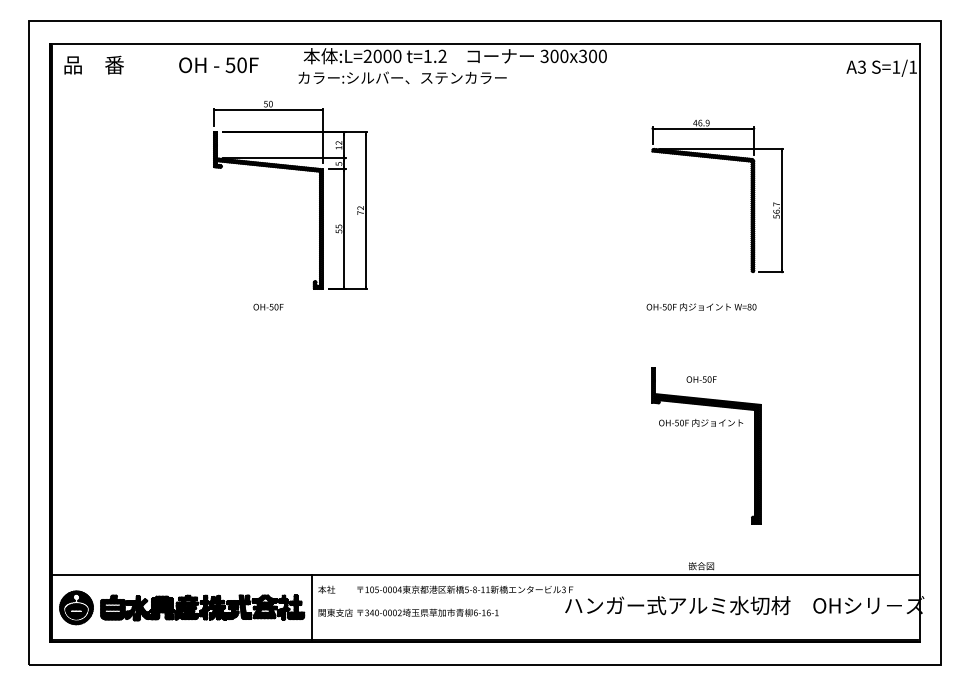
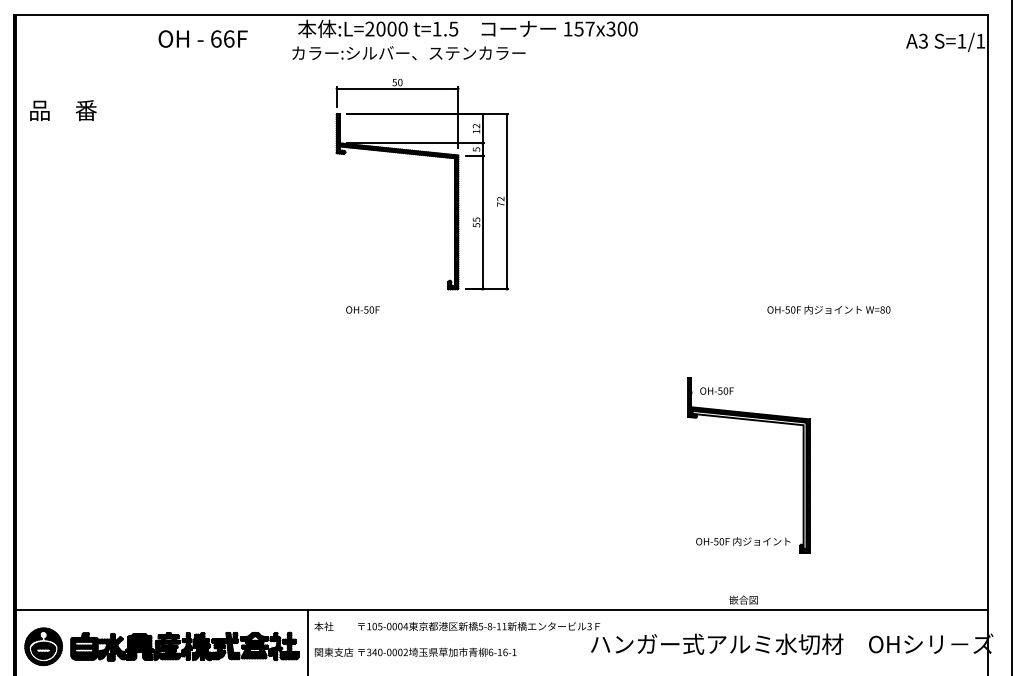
text: (442, 56) -> (453, 29), t=1.2 -> t=1.5
text: (554, 56) -> (579, 29), 300x300 -> 157x300
text: (93, 64) -> (62, 109), moved
text: (235, 65) -> (221, 39), 50F -> 66F
part: (295, 170) -> (427, 156), moved
part: (750, 195) -> (798, 184), removed
text: (268, 306) -> (362, 309), moved
text: (701, 307) -> (828, 310), moved
text: (701, 379) -> (716, 391), moved
text: (701, 422) -> (743, 541), moved
hatch: (706, 458) -> (749, 479), removed

